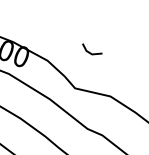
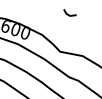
line: (91, 52) -> (69, 14), moved

